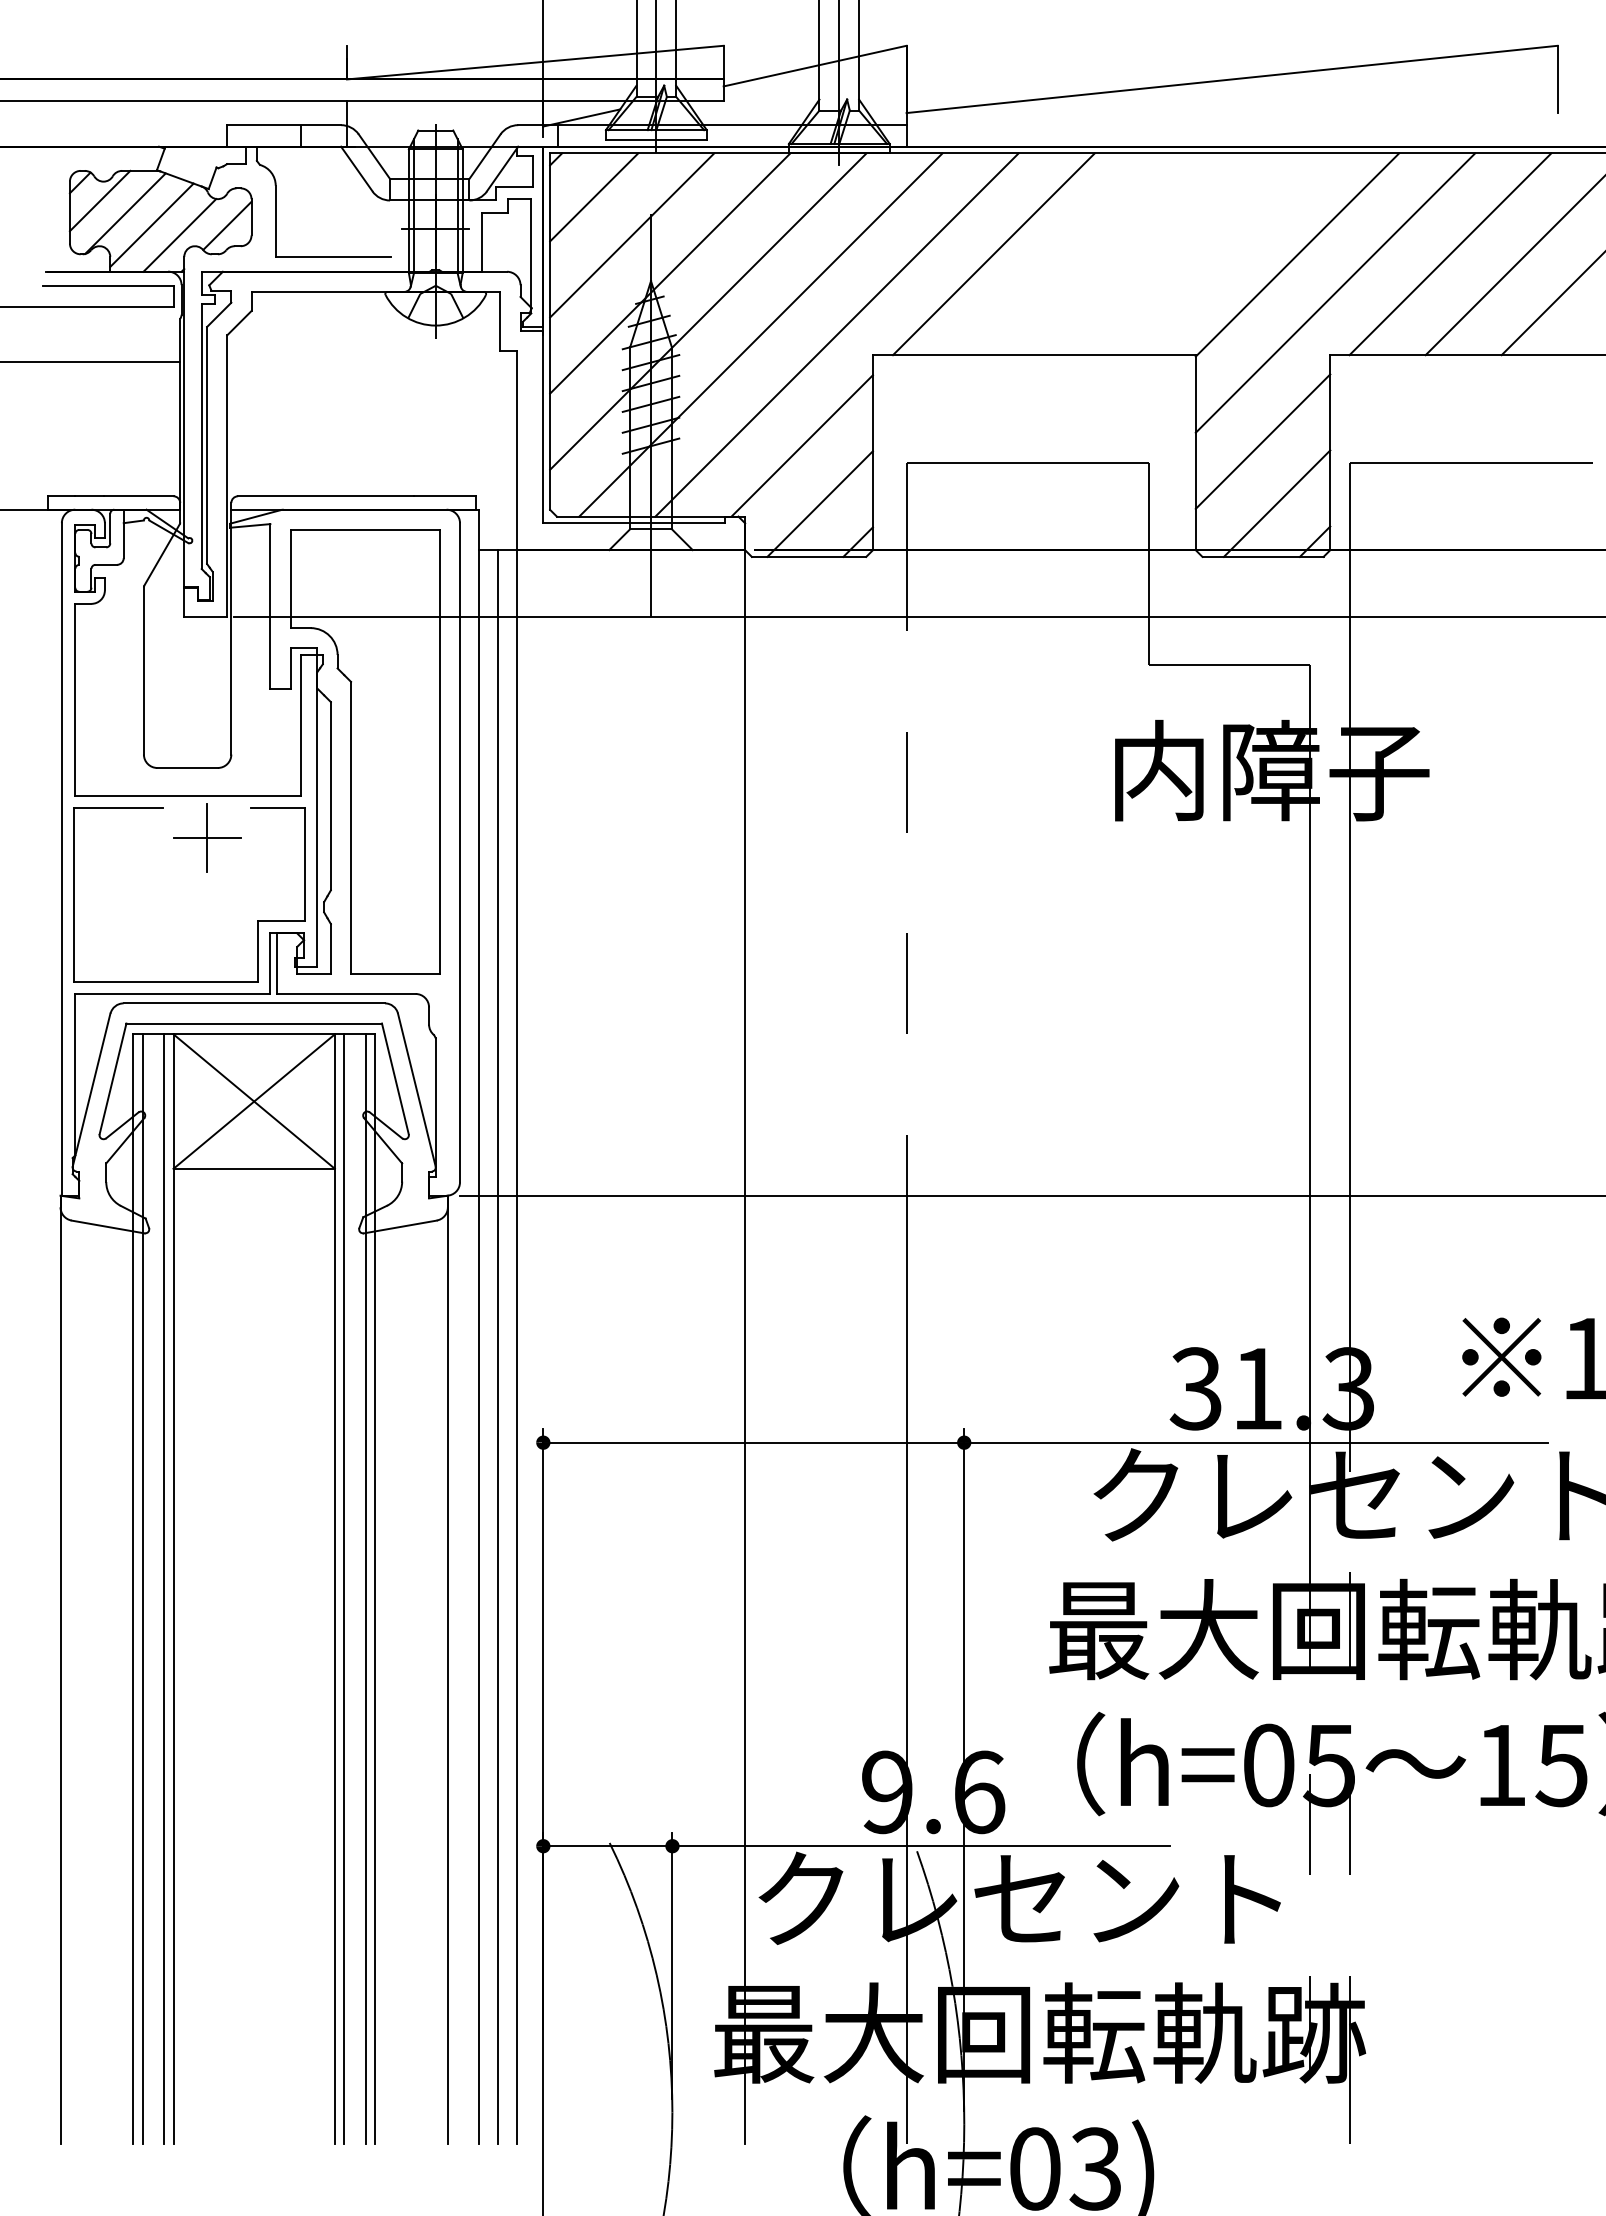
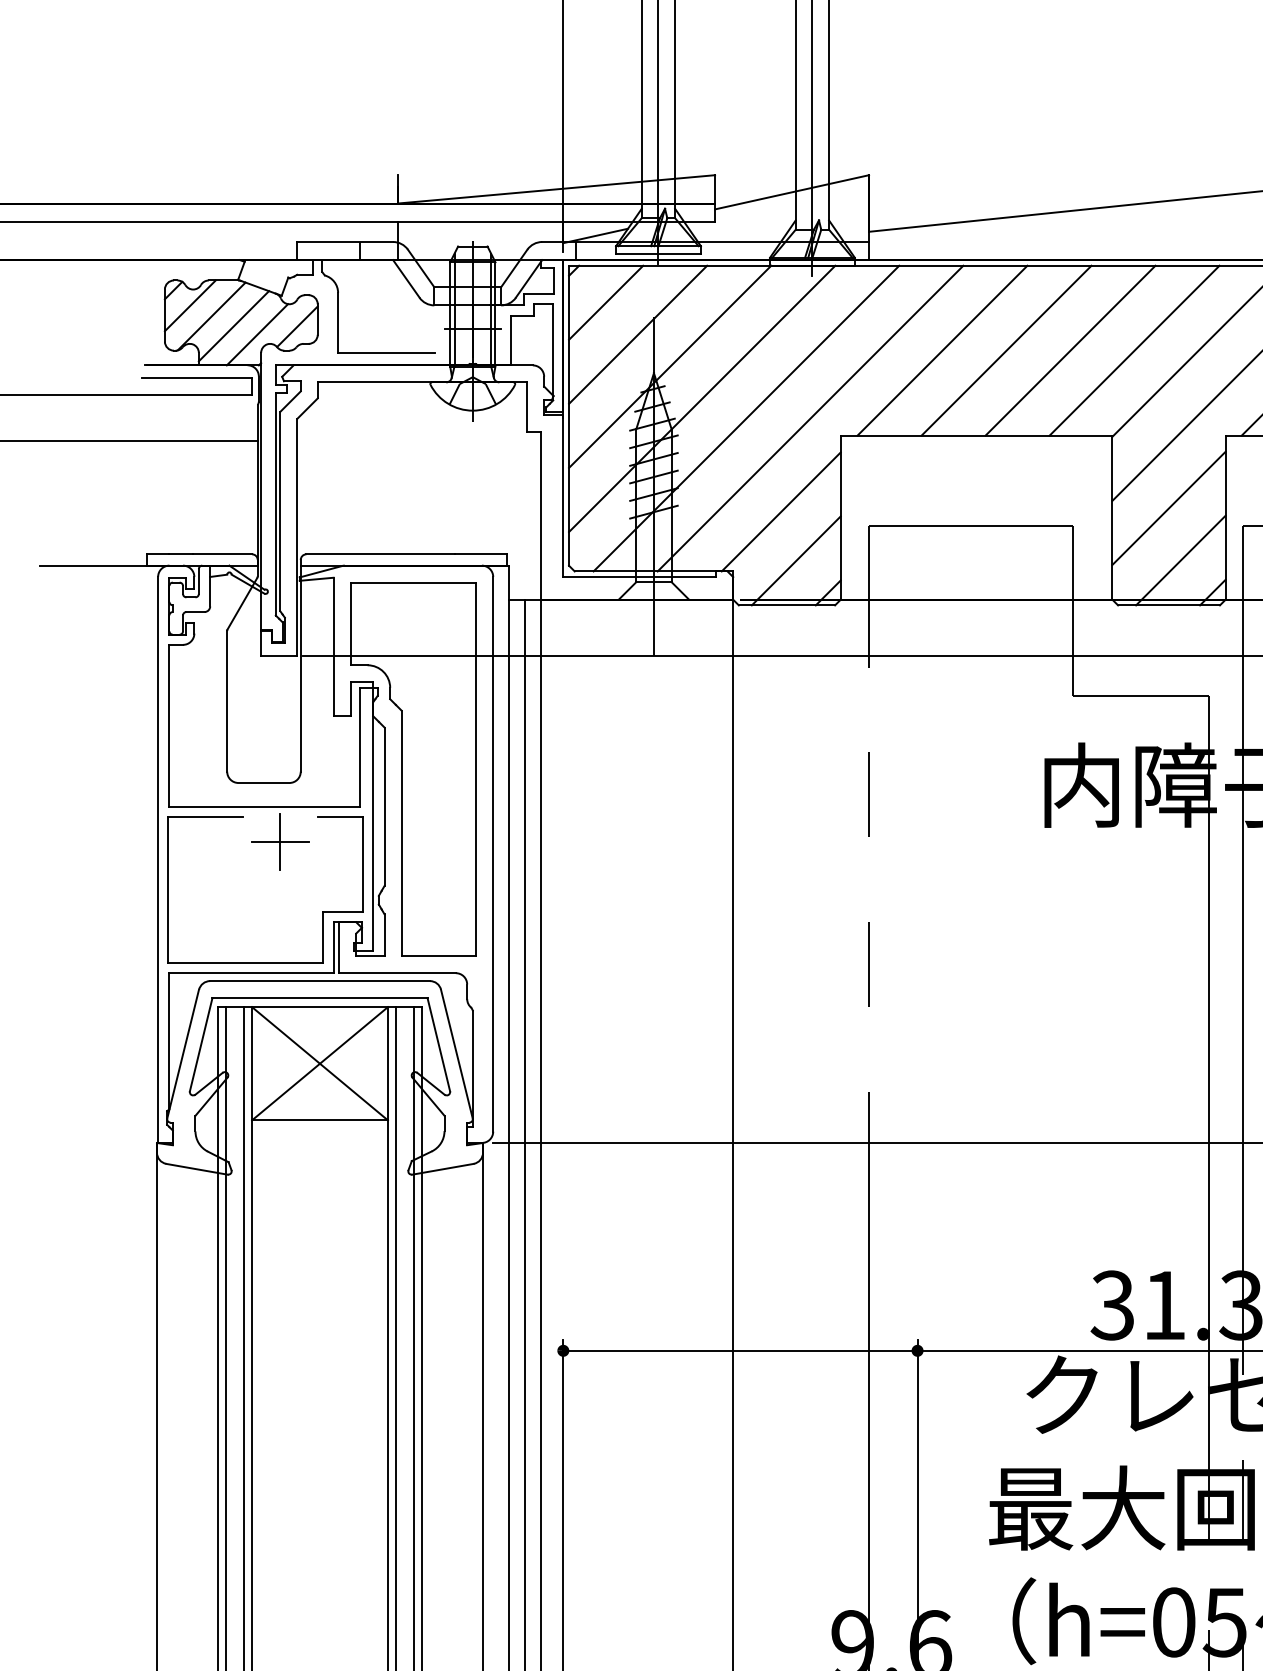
line: (1069, 254) -> (1006, 350), added
line: (1145, 254) -> (1070, 350), added
line: (1222, 254) -> (1134, 350), added

